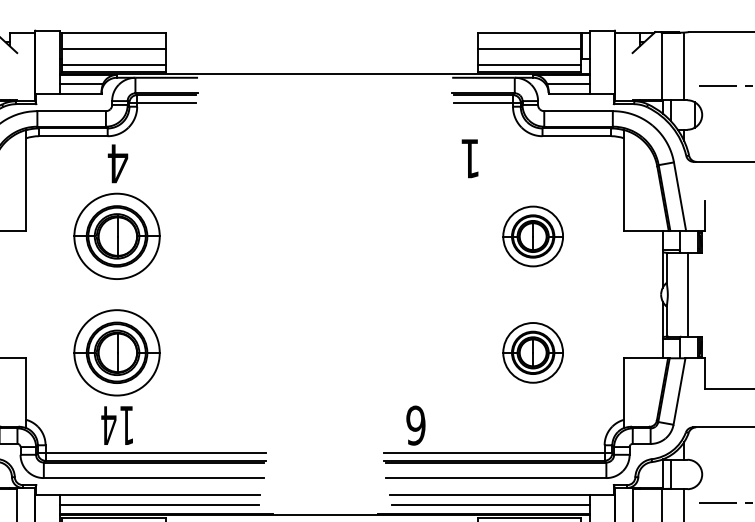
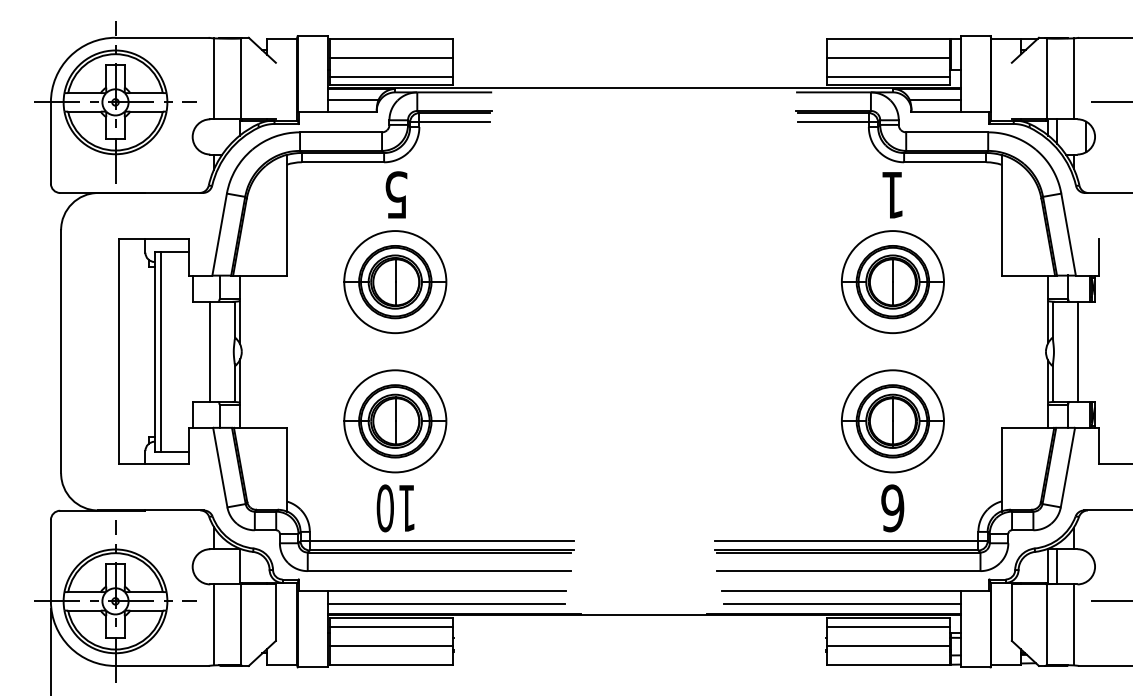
text: (470, 158) -> (892, 195), moved
text: (118, 163) -> (396, 194), 4 -> 5
part: (532, 236) -> (892, 282), size x1.43
part: (532, 352) -> (892, 421), size x1.43
text: (108, 425) -> (385, 508), 14 -> 10
text: (415, 425) -> (892, 508), moved

